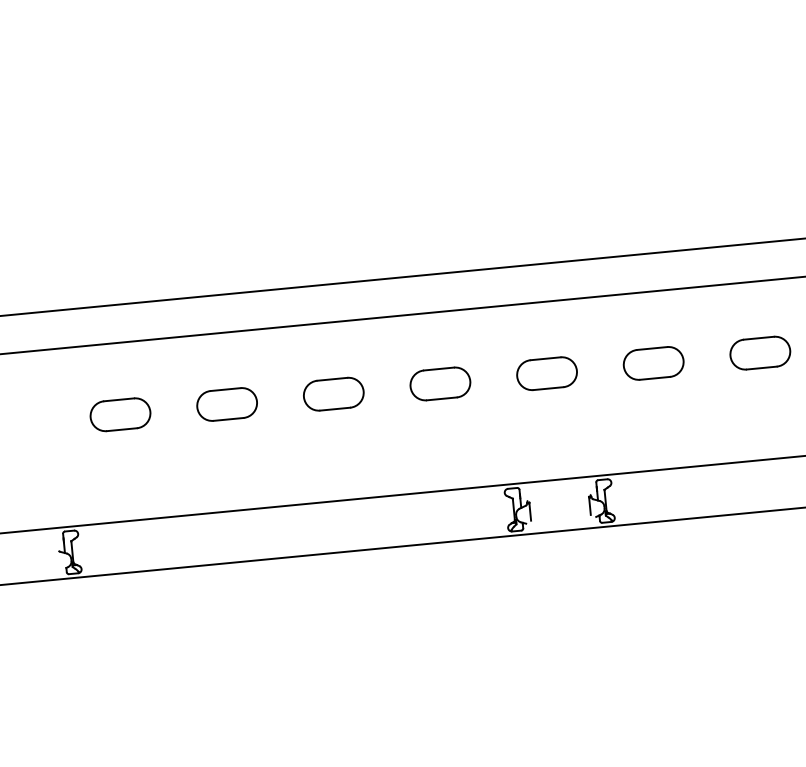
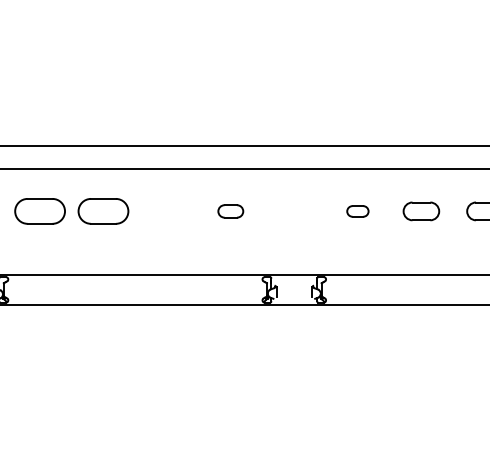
part: (653, 363) -> (357, 211), size x0.6
part: (545, 373) -> (293, 211), removed
part: (440, 384) -> (230, 211), size x0.7
part: (332, 394) -> (166, 211), removed
part: (226, 404) -> (103, 211), size x1.4
part: (119, 415) -> (39, 211), size x1.4

